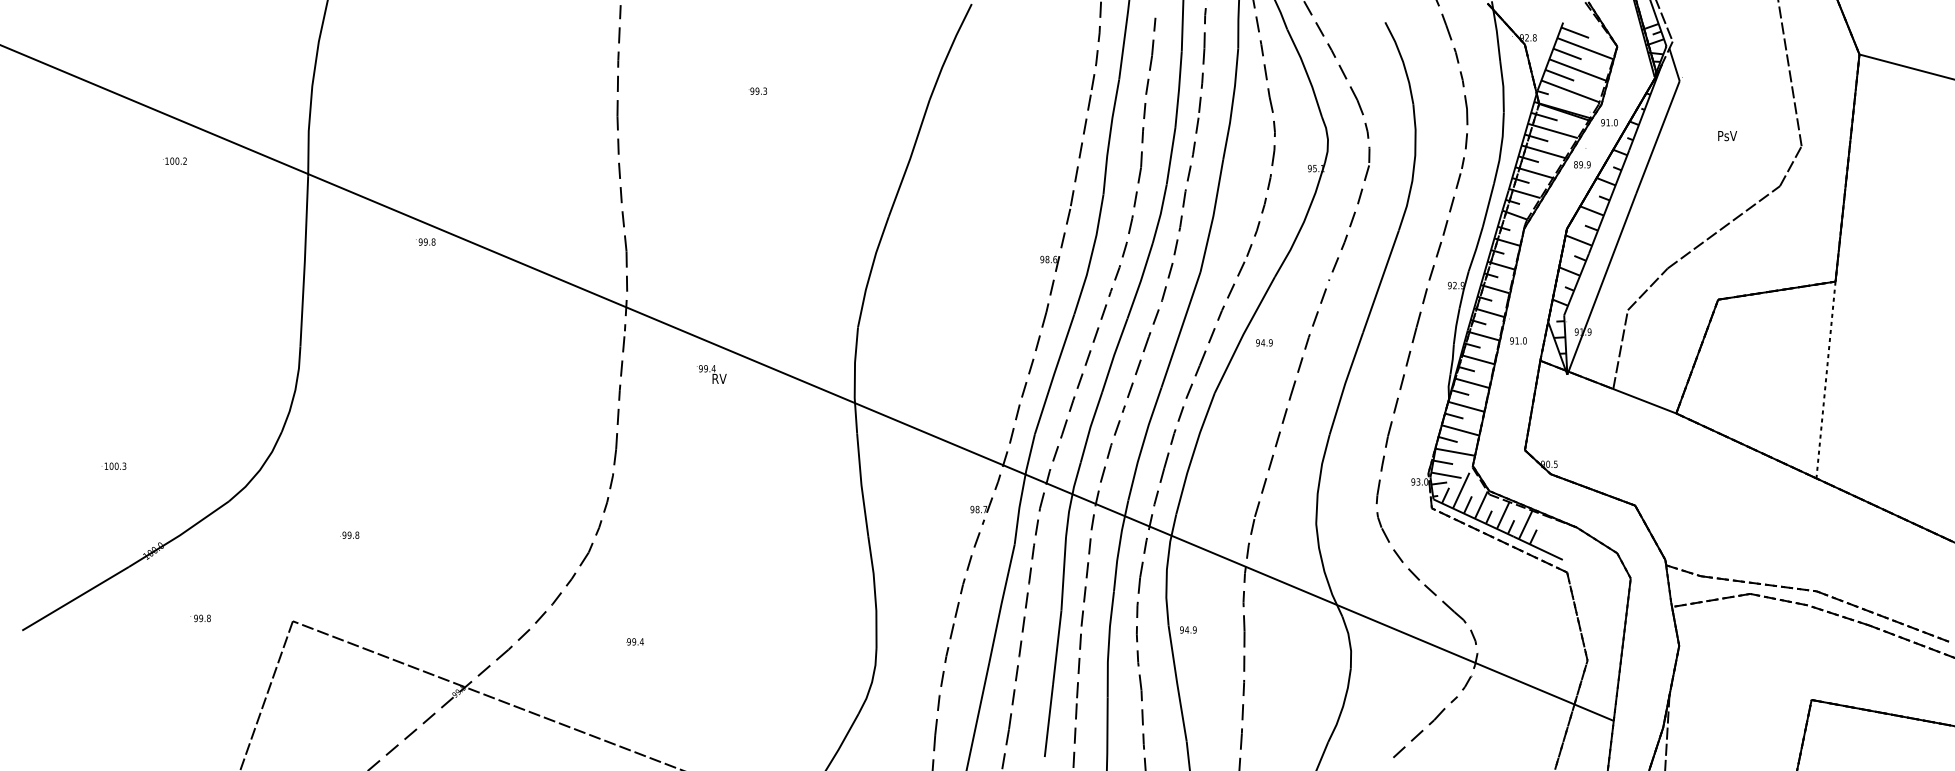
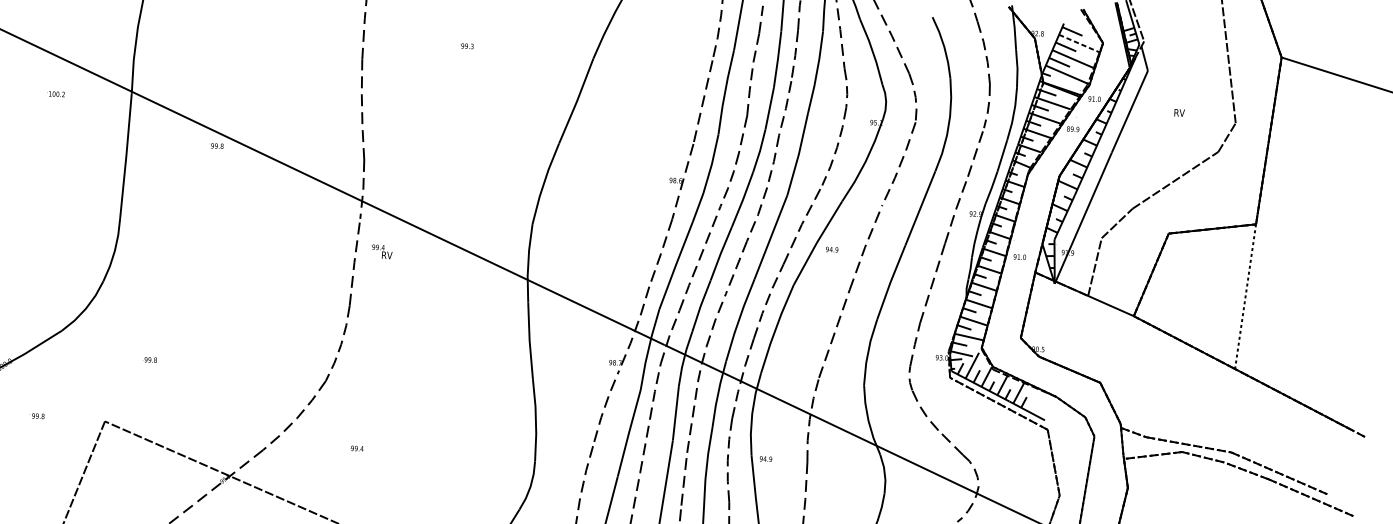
line: (1585, 48) -> (1079, 43), solid -> dashed
text: (1728, 136) -> (1182, 113), PsV -> RV
text: (174, 160) -> (55, 93), moved
text: (711, 374) -> (381, 251), moved

